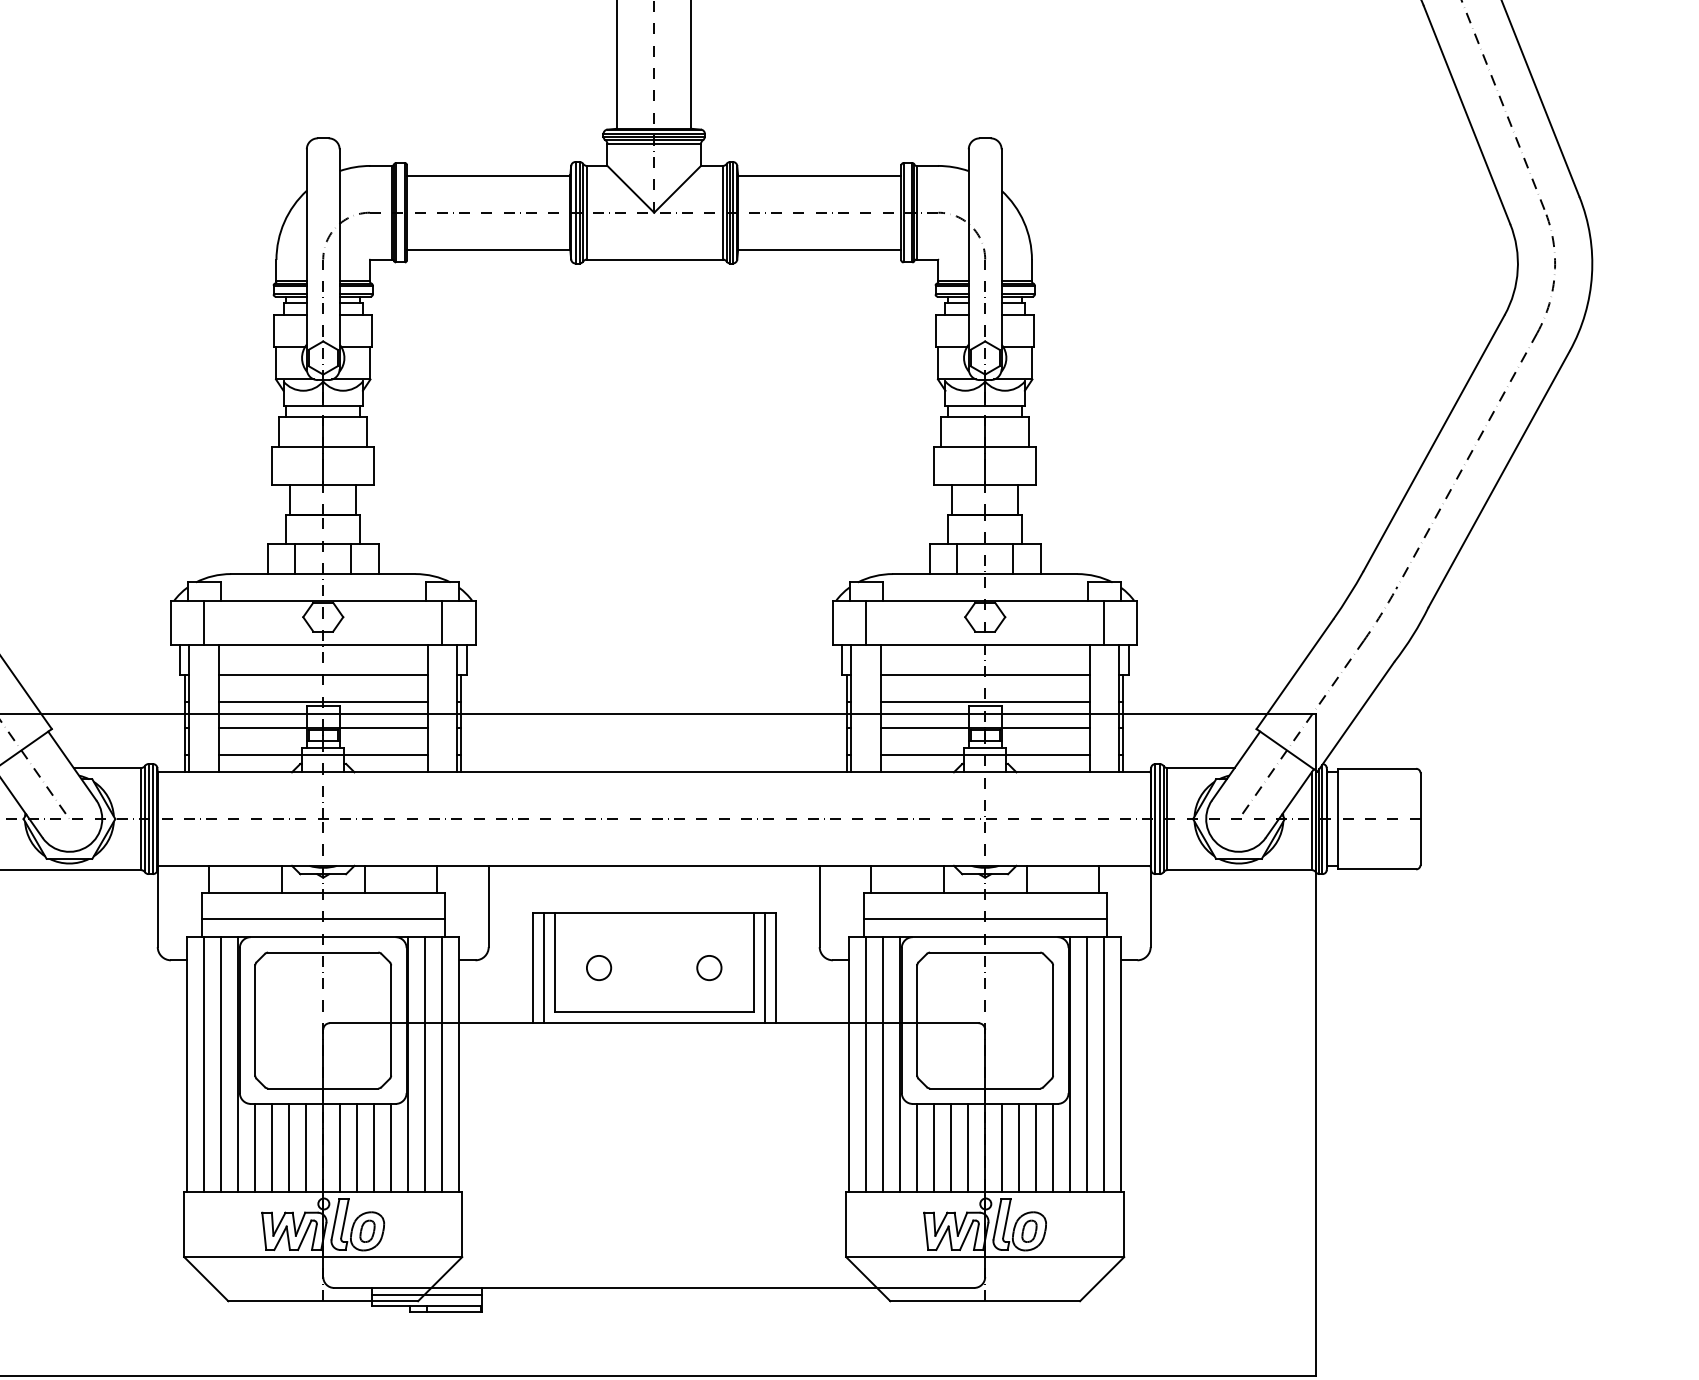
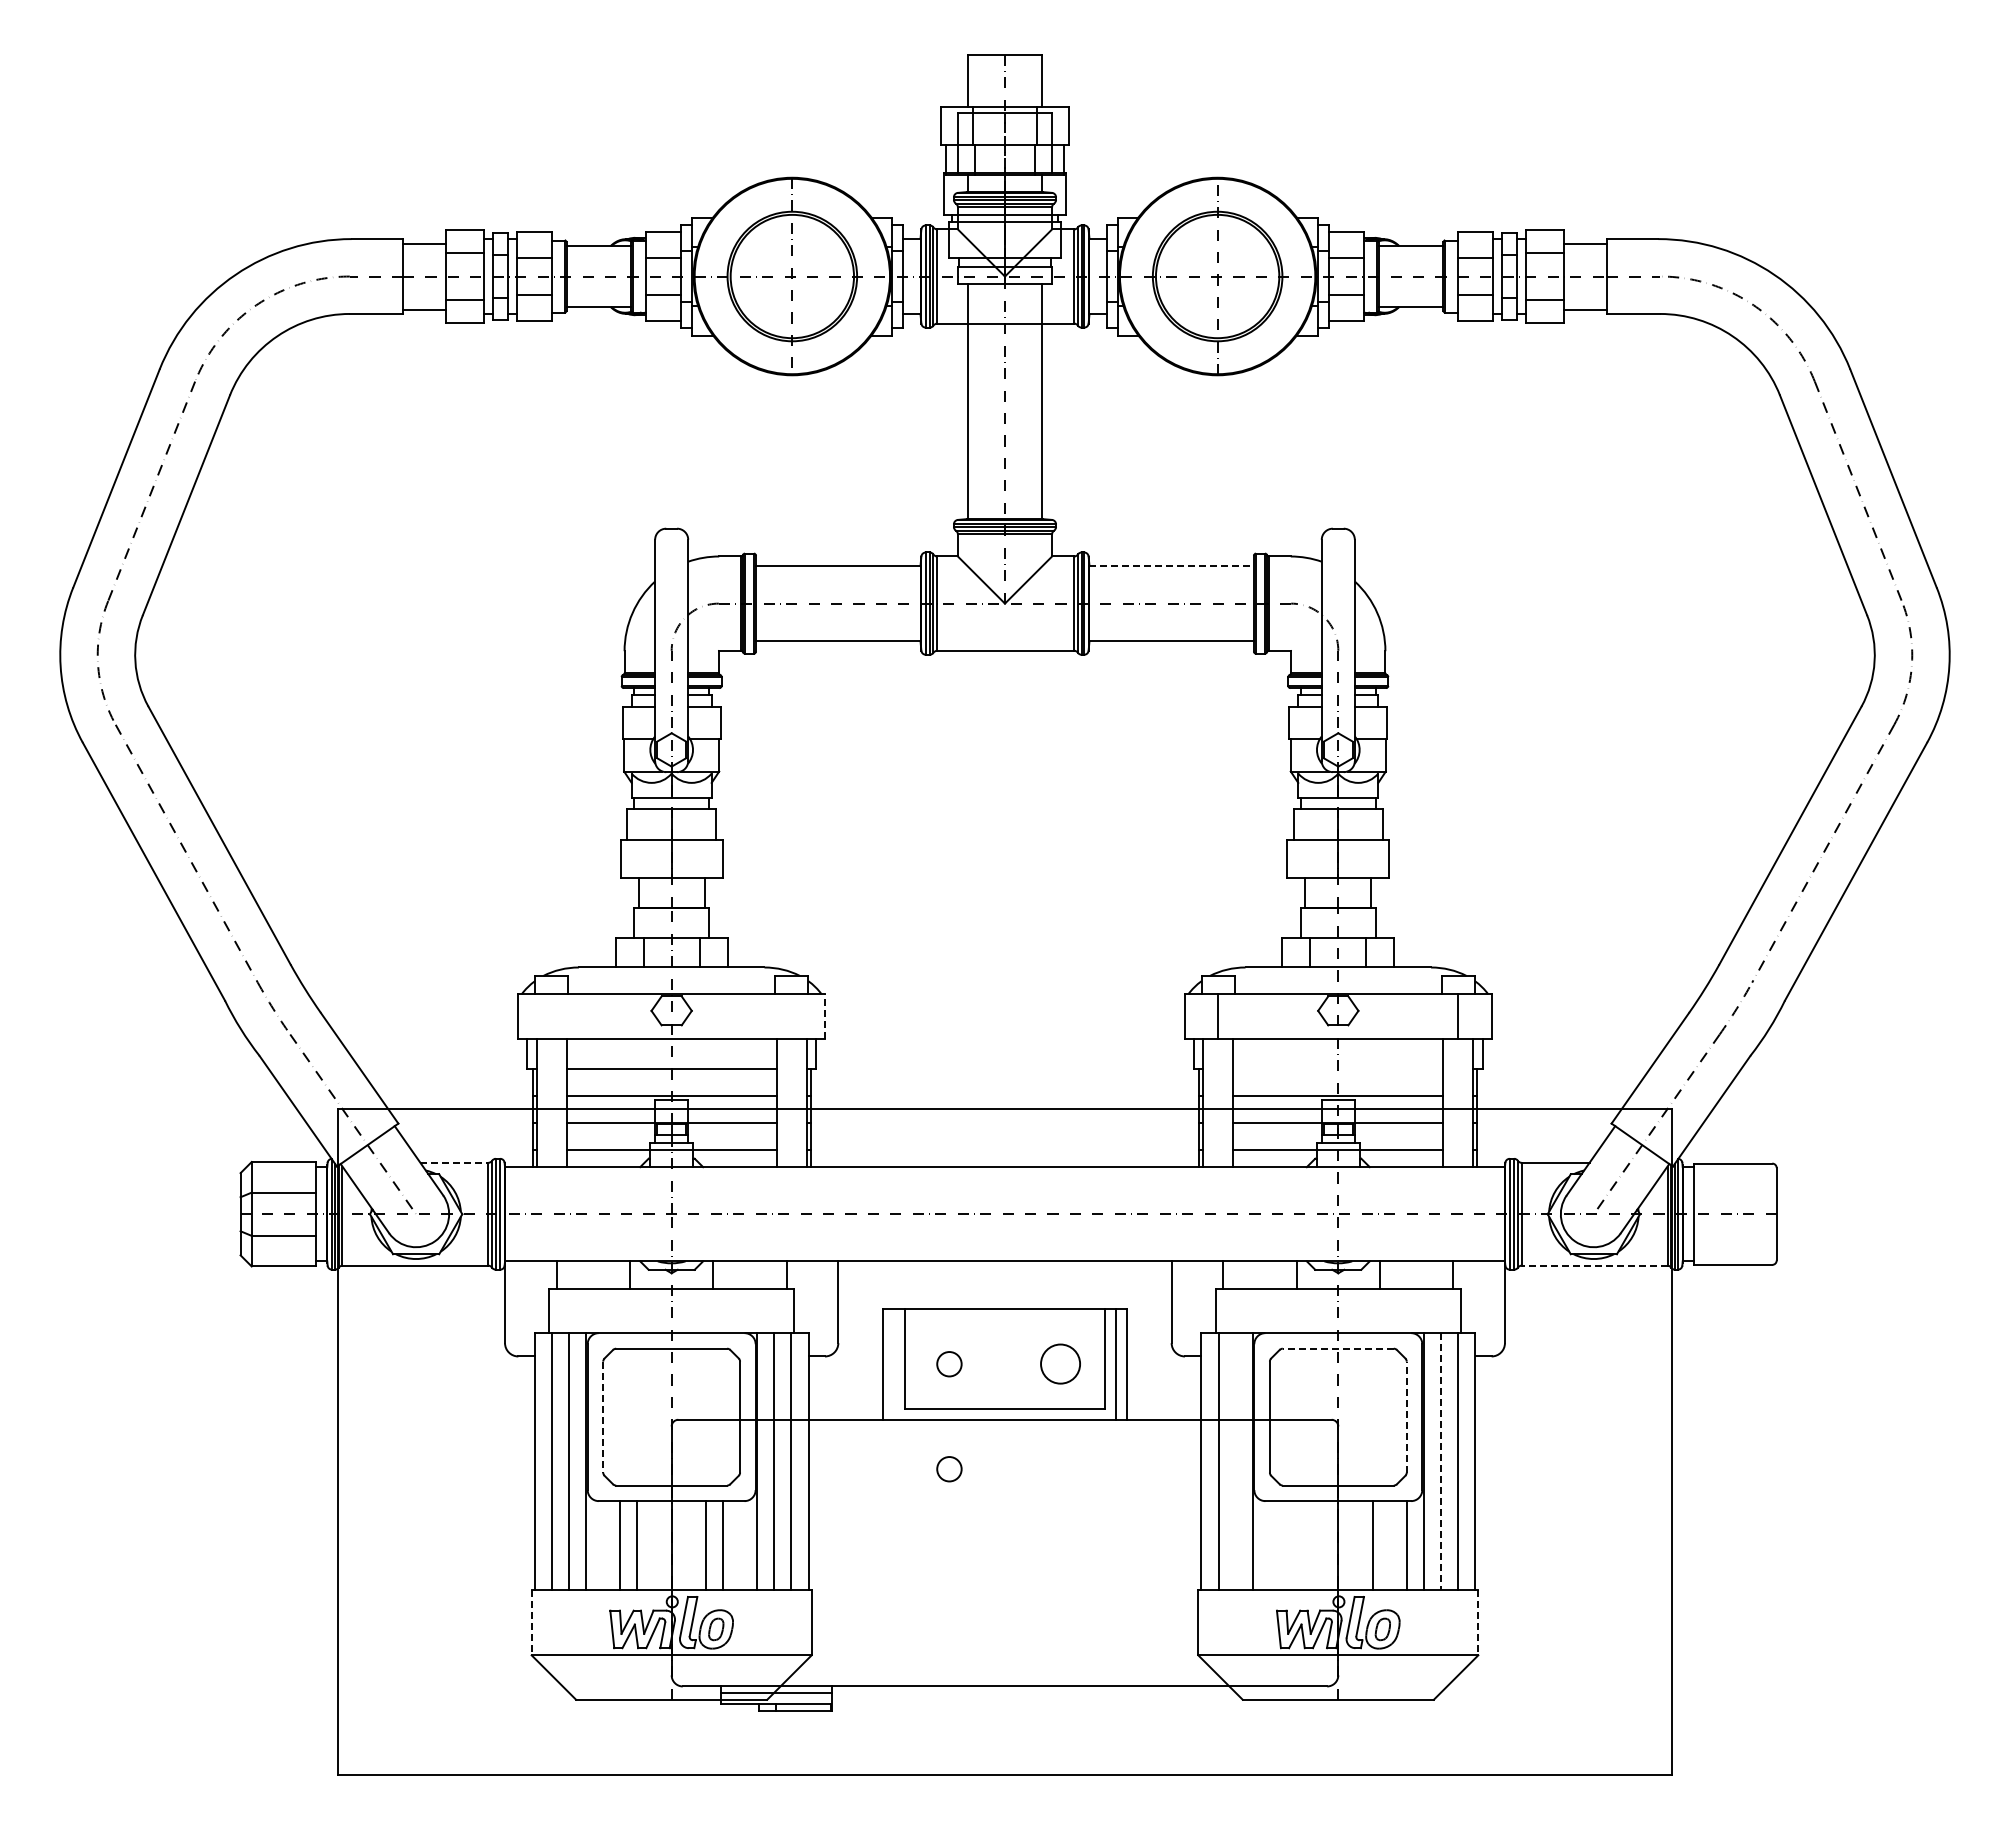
line: (820, 175) -> (1172, 566), solid -> dashed
line: (203, 622) -> (551, 1016), removed
line: (442, 622) -> (791, 1016), removed
line: (475, 622) -> (825, 1016), solid -> dashed
line: (985, 674) -> (1338, 1068), removed
line: (107, 767) -> (454, 1162), solid -> dashed
line: (1239, 869) -> (1594, 1265), solid -> dashed
line: (323, 918) -> (671, 1314), removed
line: (985, 918) -> (1338, 1314), removed
line: (984, 952) -> (1337, 1348), solid -> dashed
line: (543, 967) -> (893, 1363), removed
circle: (709, 968) -> (1060, 1364), size x1.6
line: (1052, 1019) -> (1406, 1416), solid -> dashed
line: (255, 1020) -> (603, 1417), solid -> dashed
line: (883, 1064) -> (1235, 1461), removed
line: (1086, 1064) -> (1440, 1461), solid -> dashed
circle: (599, 1072) -> (949, 1469), added
line: (255, 1148) -> (603, 1545), removed
line: (306, 1148) -> (654, 1545), removed
line: (339, 1148) -> (688, 1545), removed
line: (391, 1148) -> (740, 1545), removed
line: (916, 1148) -> (1269, 1545), removed
line: (933, 1148) -> (1286, 1545), removed
line: (951, 1148) -> (1304, 1545), removed
line: (968, 1148) -> (1321, 1545), removed
line: (1002, 1148) -> (1355, 1545), removed
line: (1036, 1148) -> (1389, 1545), removed
line: (184, 1224) -> (531, 1622), solid -> dashed
line: (1124, 1224) -> (1478, 1622), solid -> dashed

